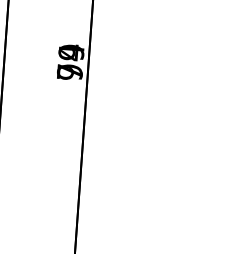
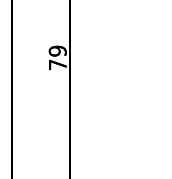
text: (70, 61) -> (57, 57), 94 -> 79

